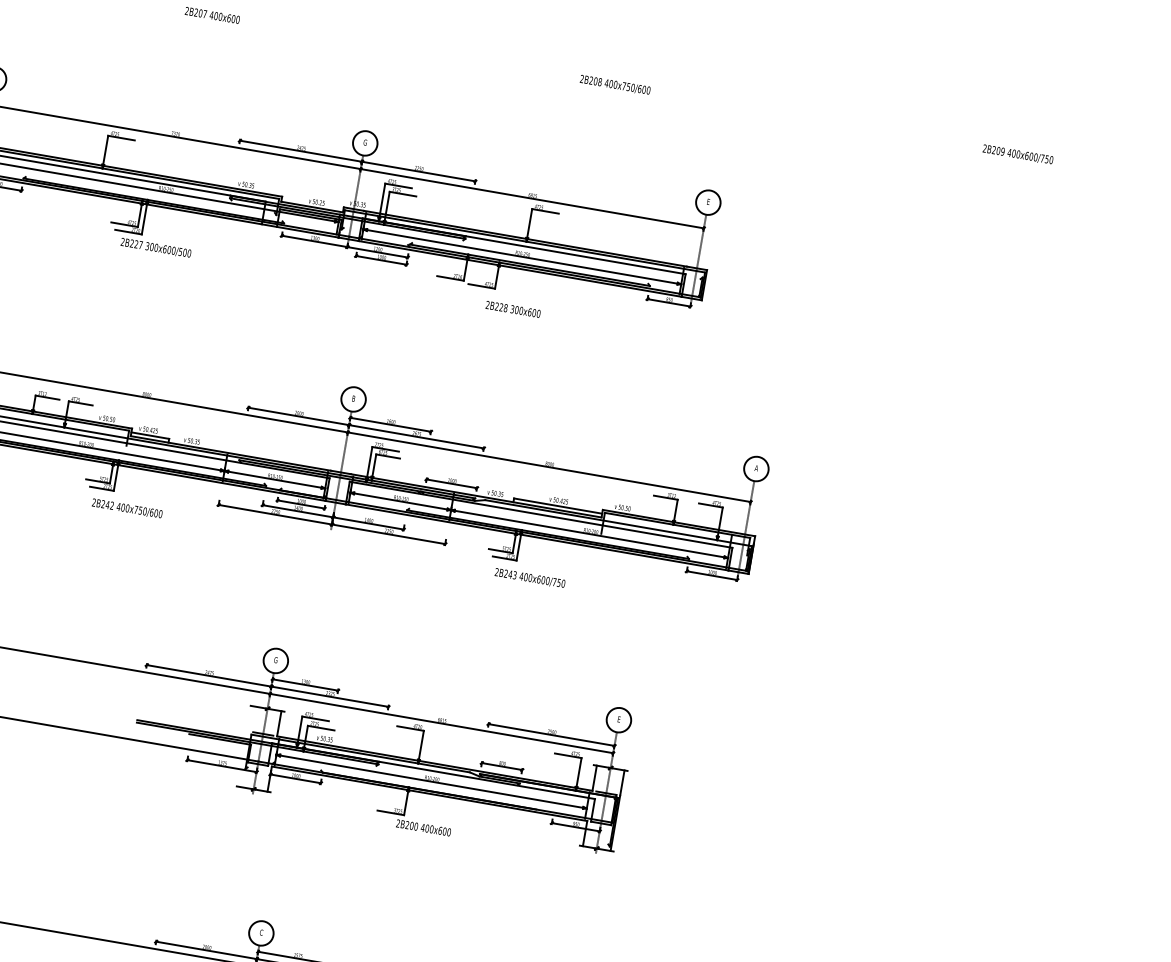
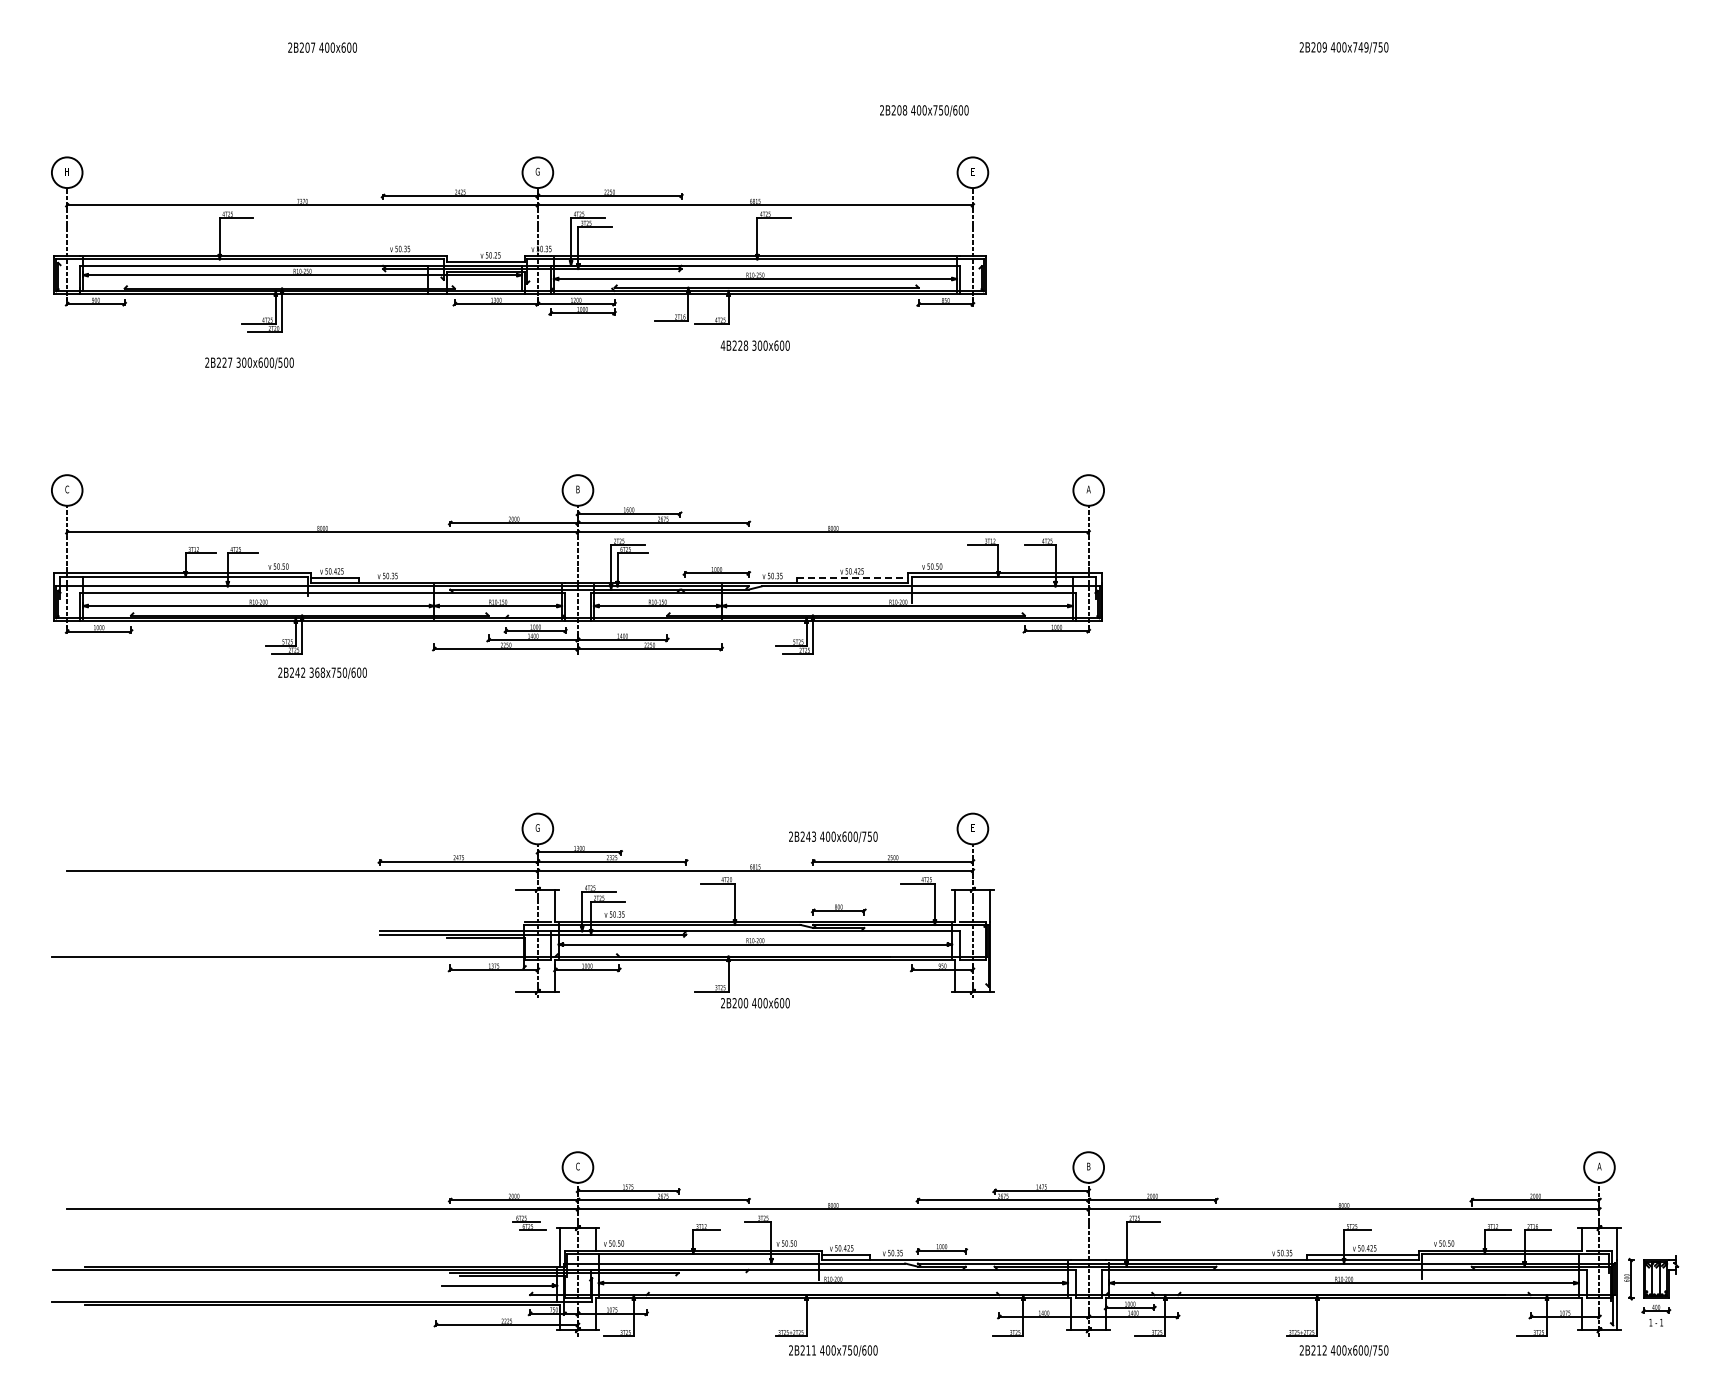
text: (615, 84) -> (924, 110), moved
text: (1031, 156) -> (1360, 47), 400x600/750 -> 400x749/750
text: (156, 247) -> (249, 362), moved
text: (487, 304) -> (722, 345), 2B228 -> 4B228
line: (558, 506) -> (852, 578), solid -> dashed
text: (123, 507) -> (317, 672), 400x750/600 -> 368x750/600
text: (530, 577) -> (833, 836), moved

